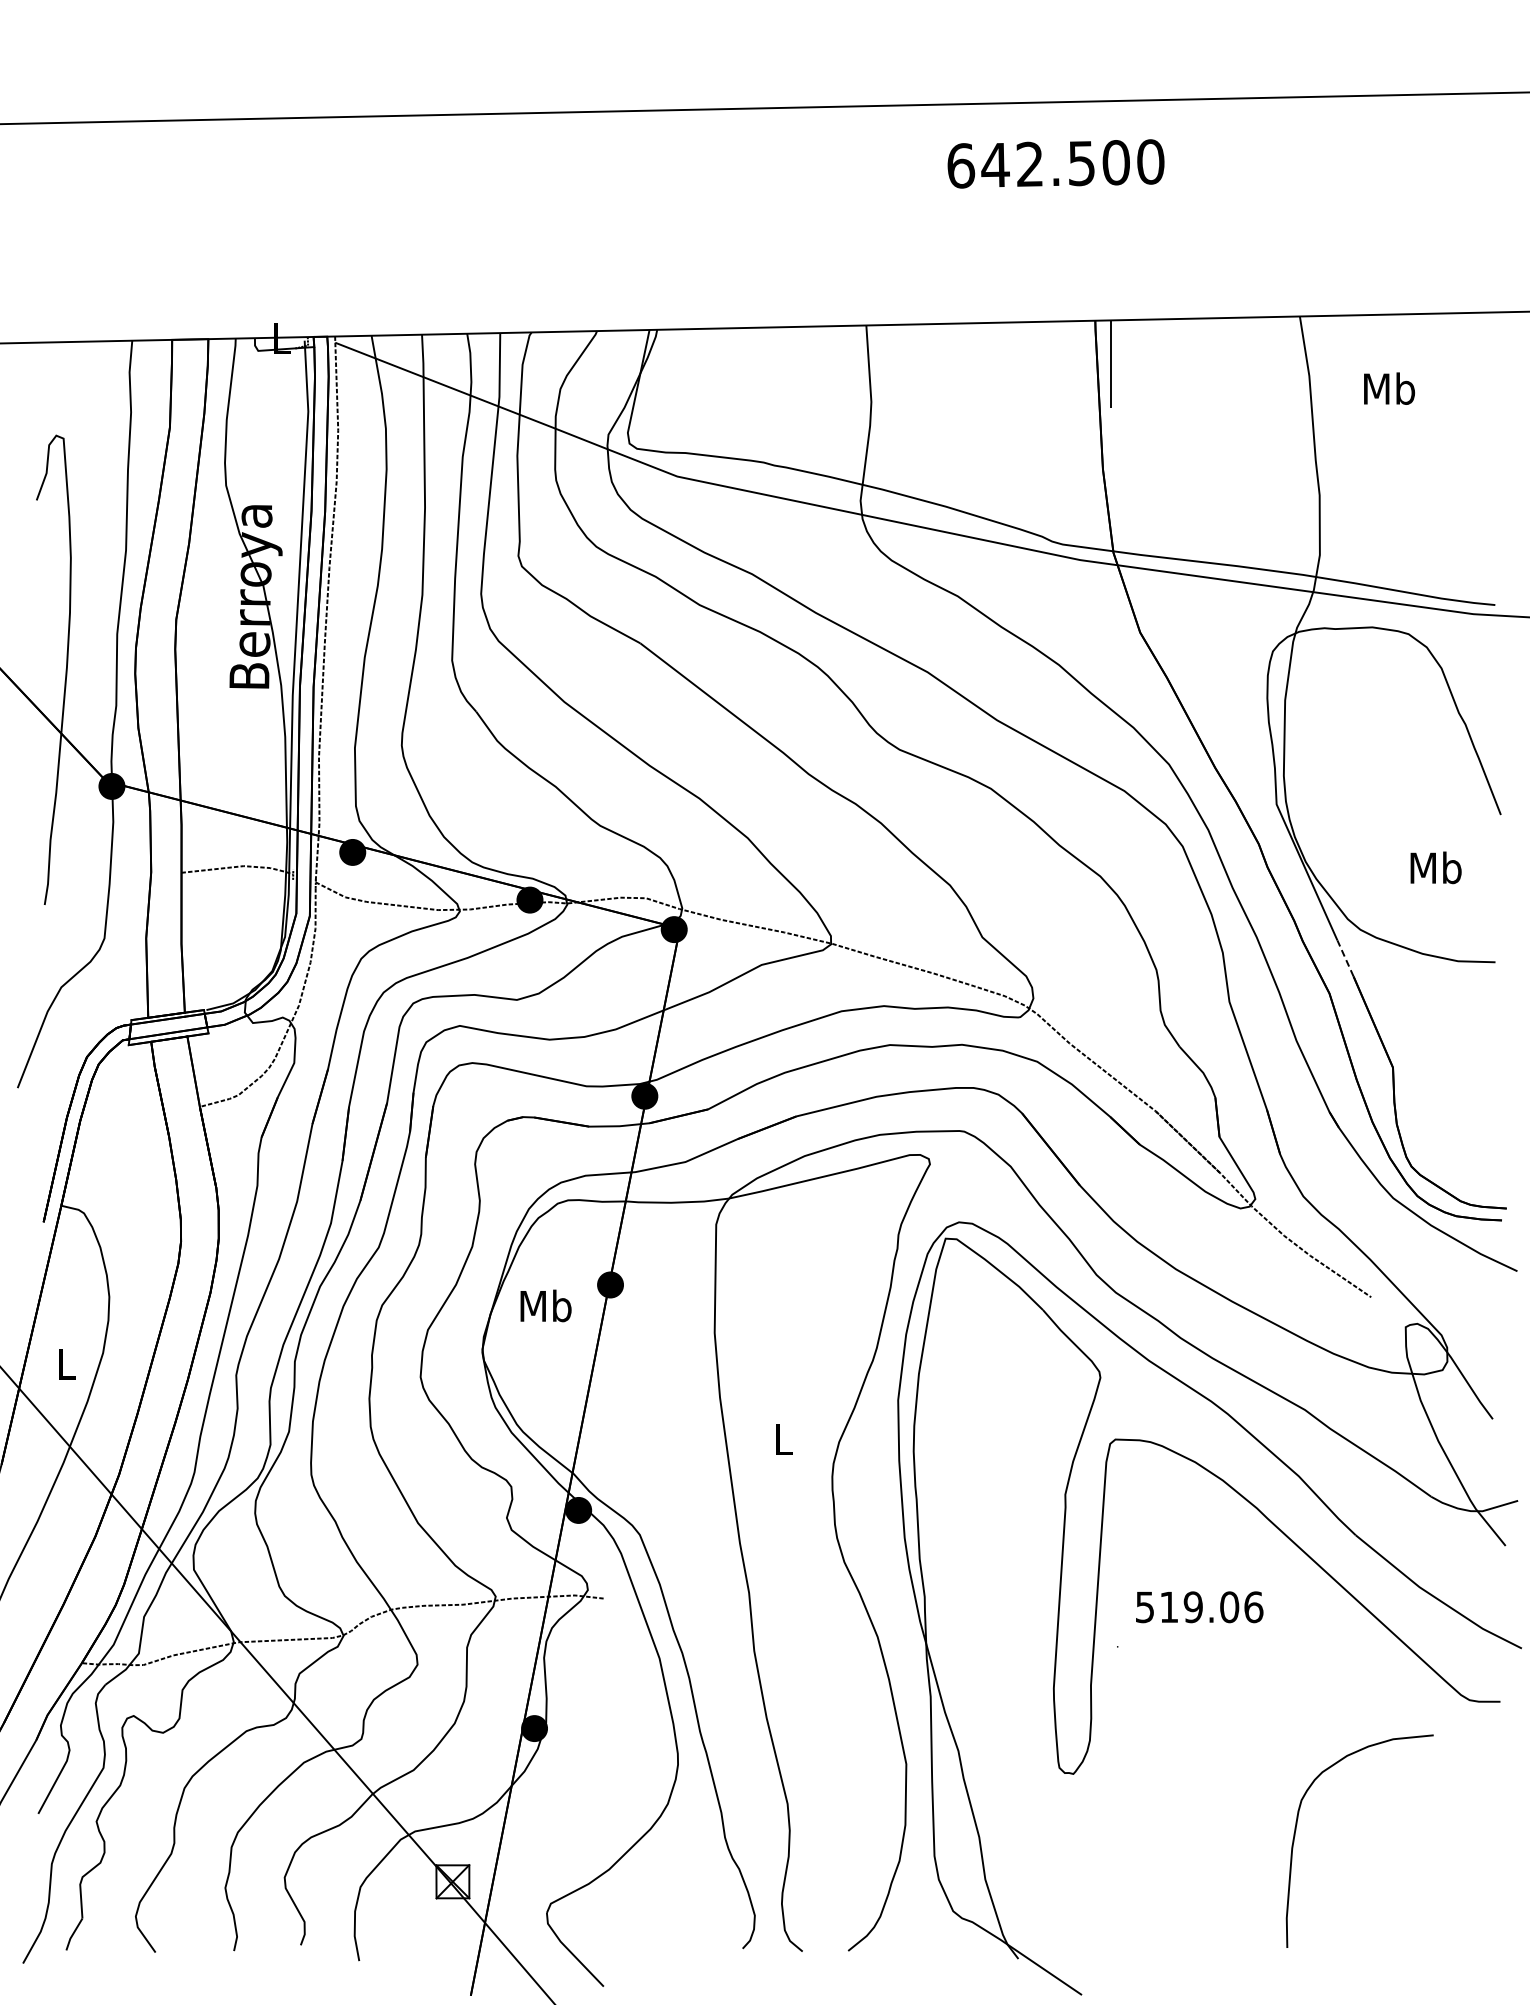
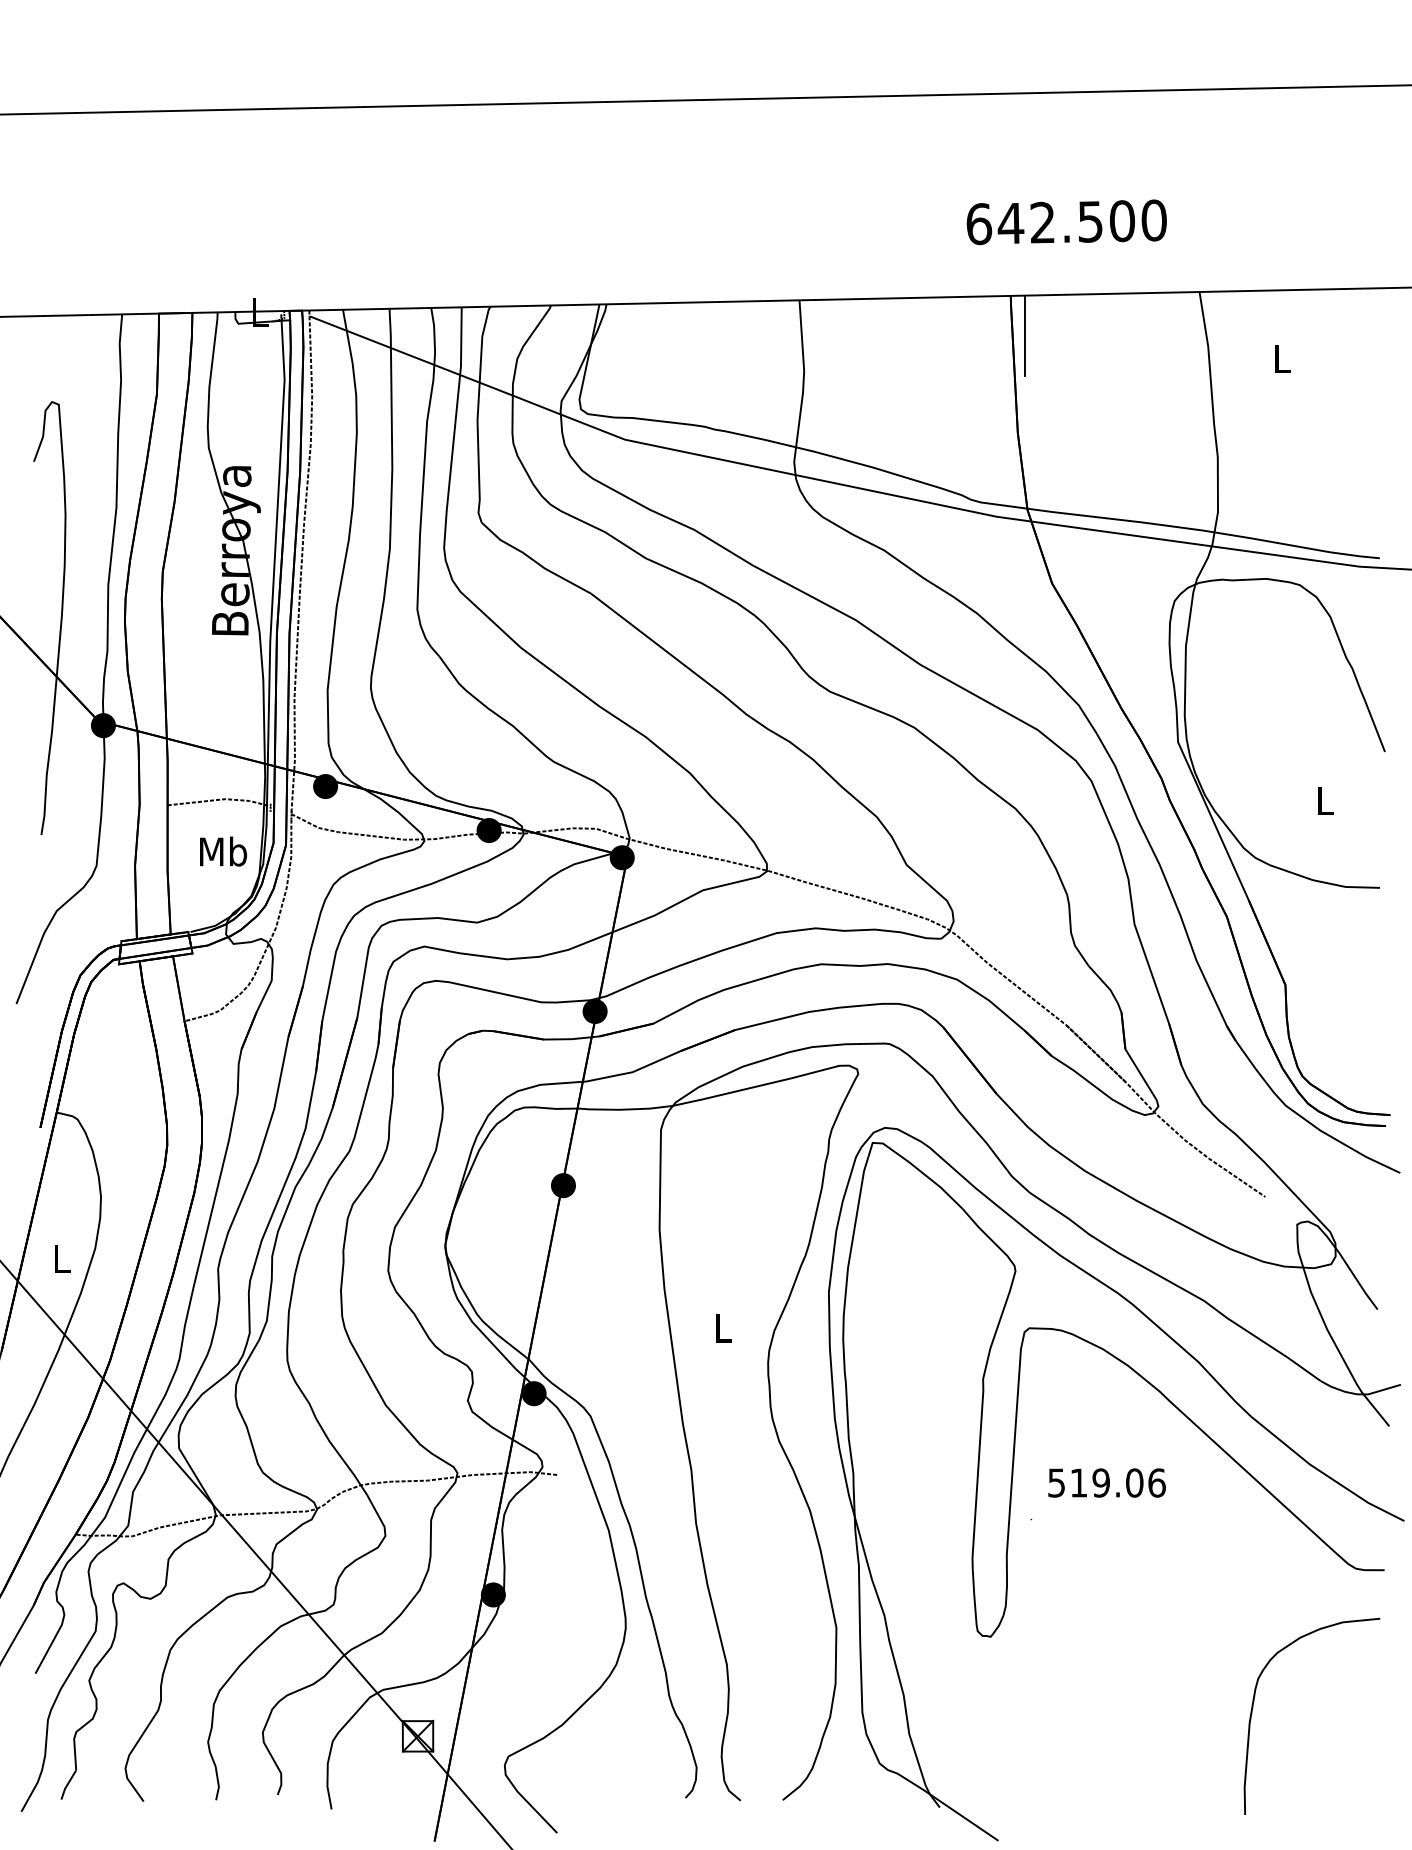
text: (1055, 163) -> (1066, 221), moved
text: (1389, 388) -> (1282, 358), Mb -> L
text: (1435, 867) -> (1324, 800), Mb -> L
line: (1345, 958) -> (1241, 884), dashed -> solid
text: (545, 1305) -> (222, 851), moved
curve: (1296, 1830) -> (1253, 1706), moved

